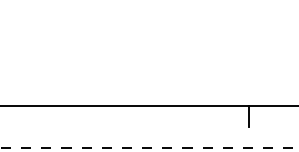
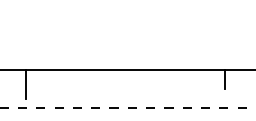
line: (30, 121) -> (26, 84), added

